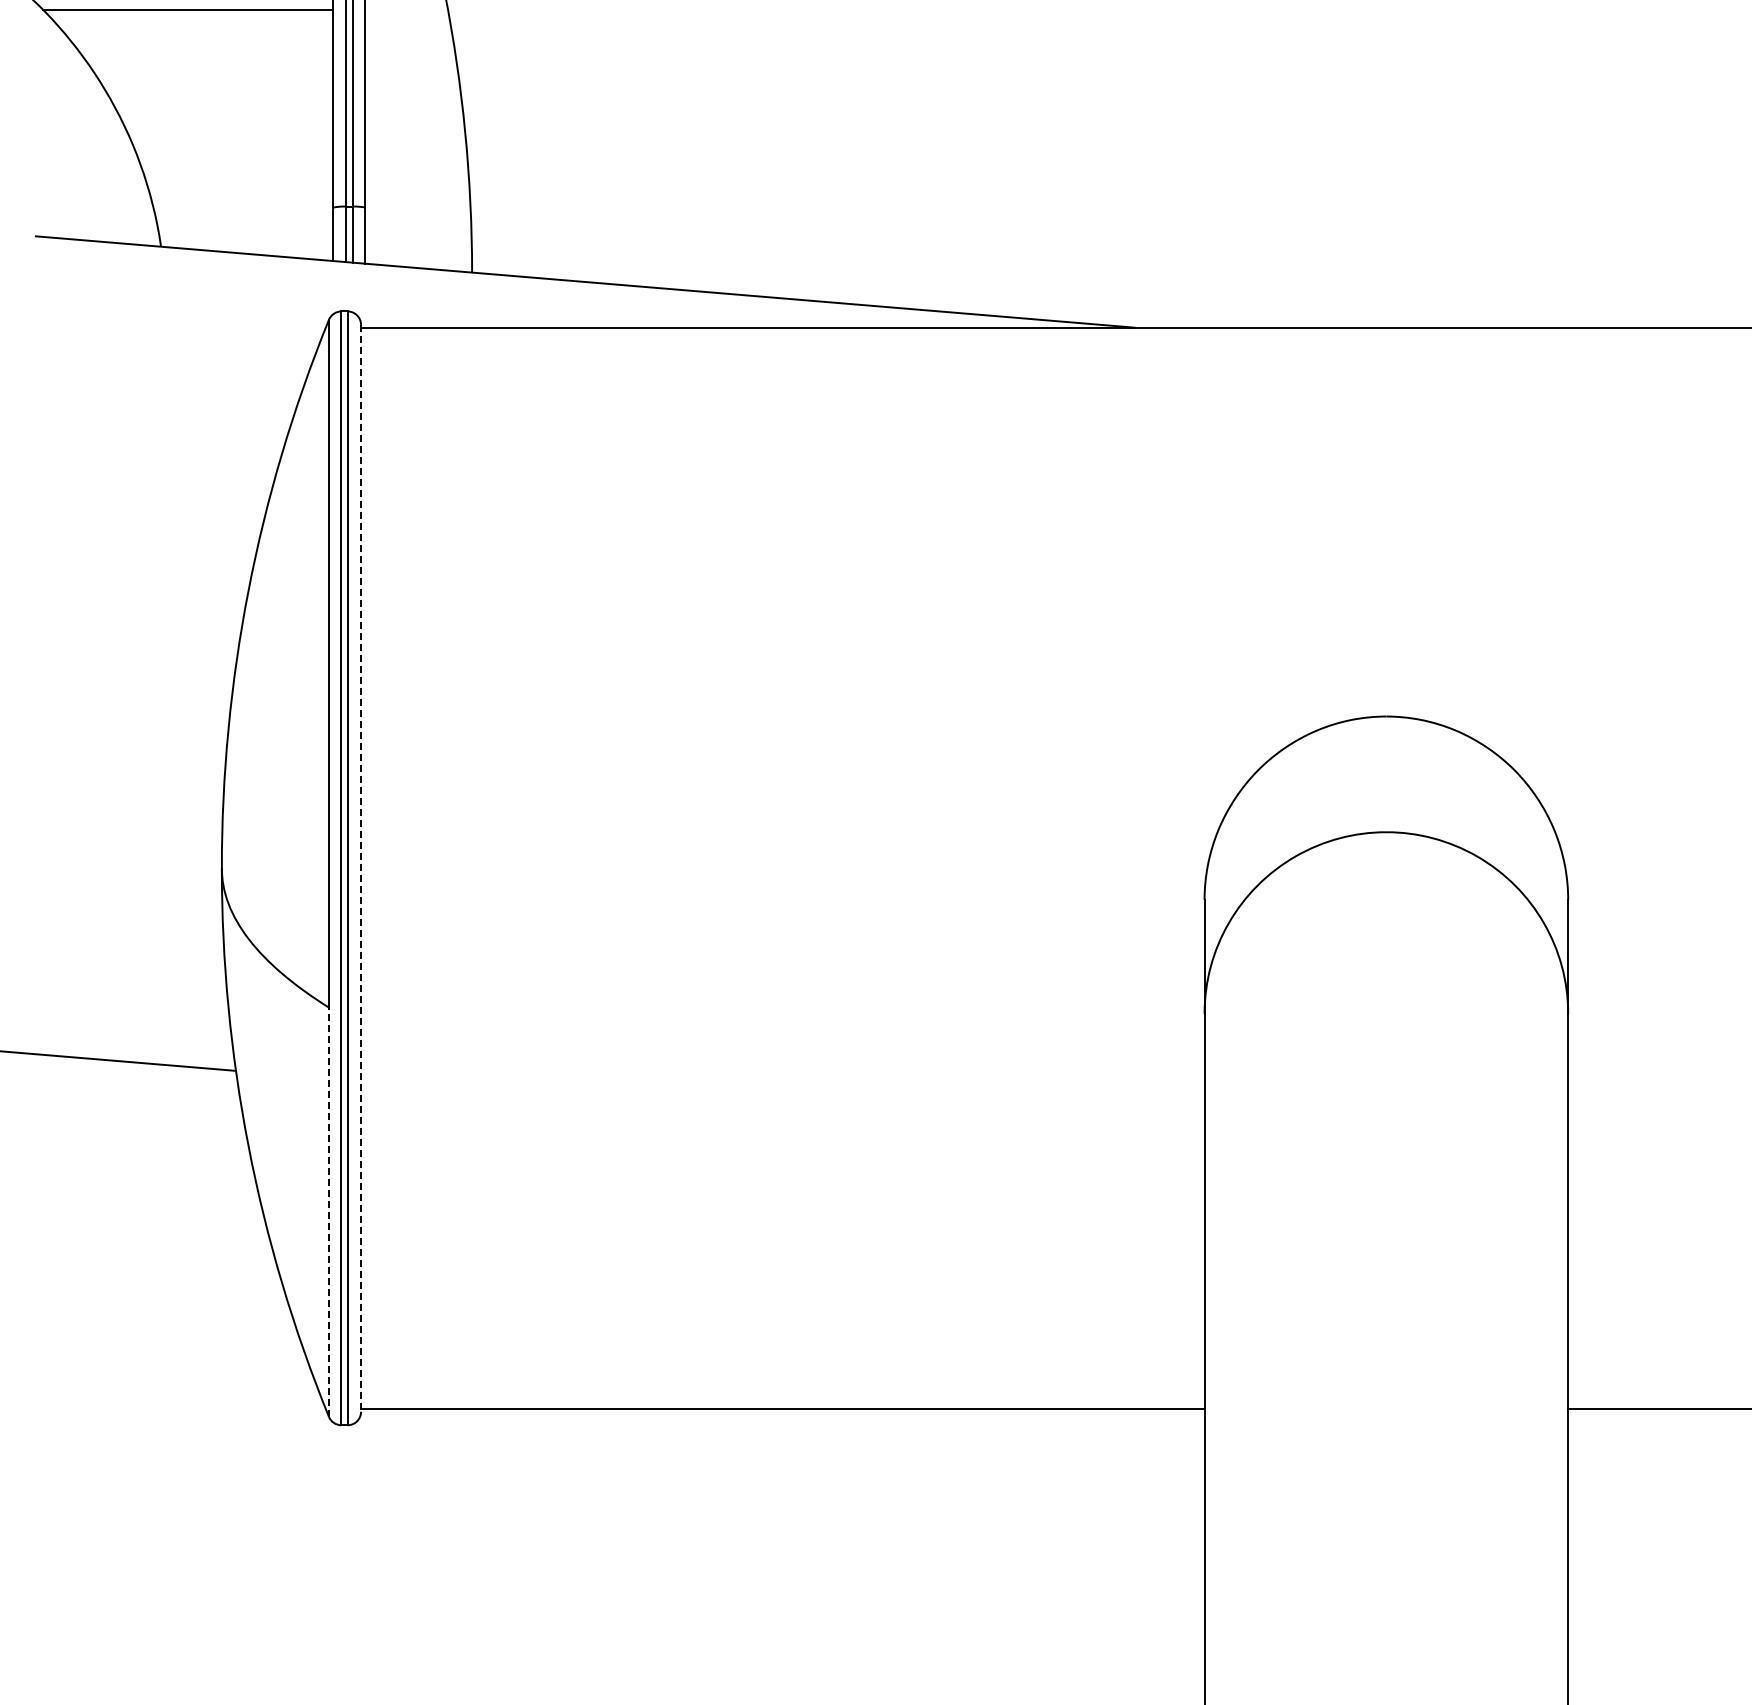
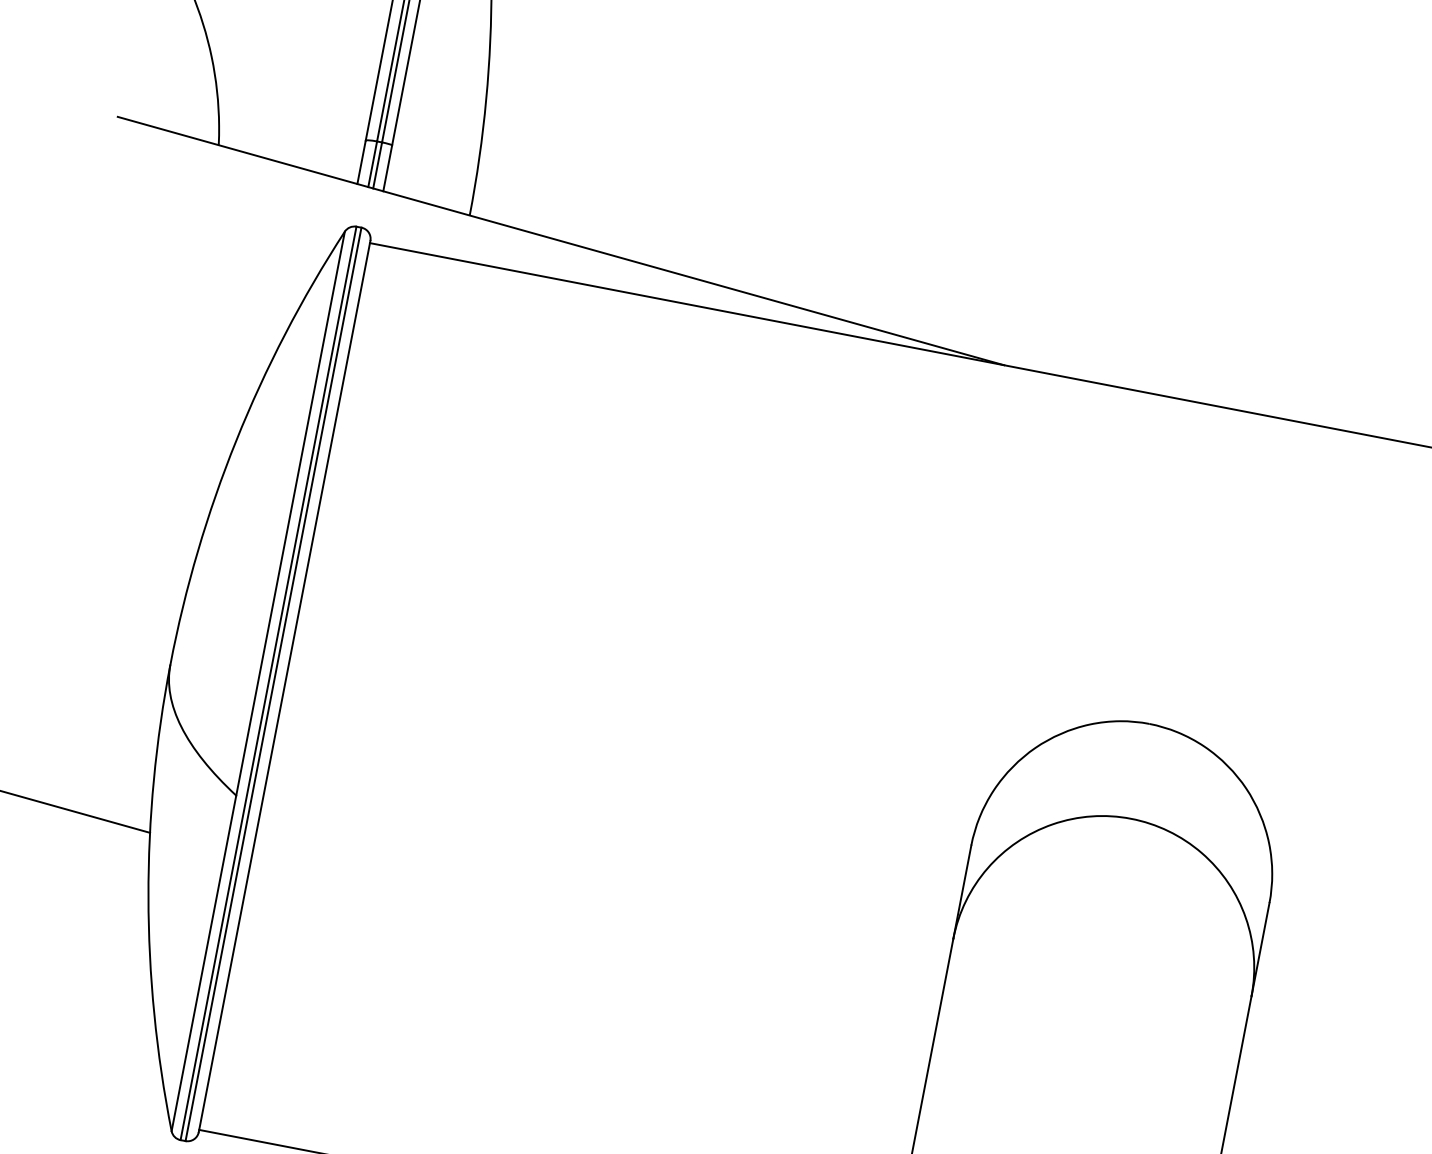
line: (361, 868) -> (284, 686), dashed -> solid
line: (328, 1212) -> (203, 963), dashed -> solid

